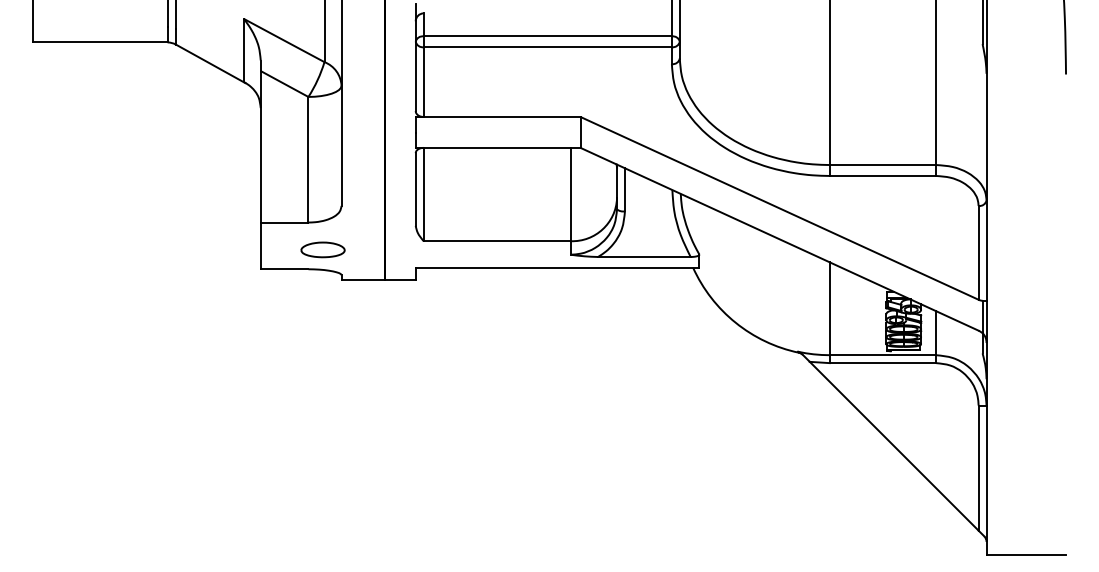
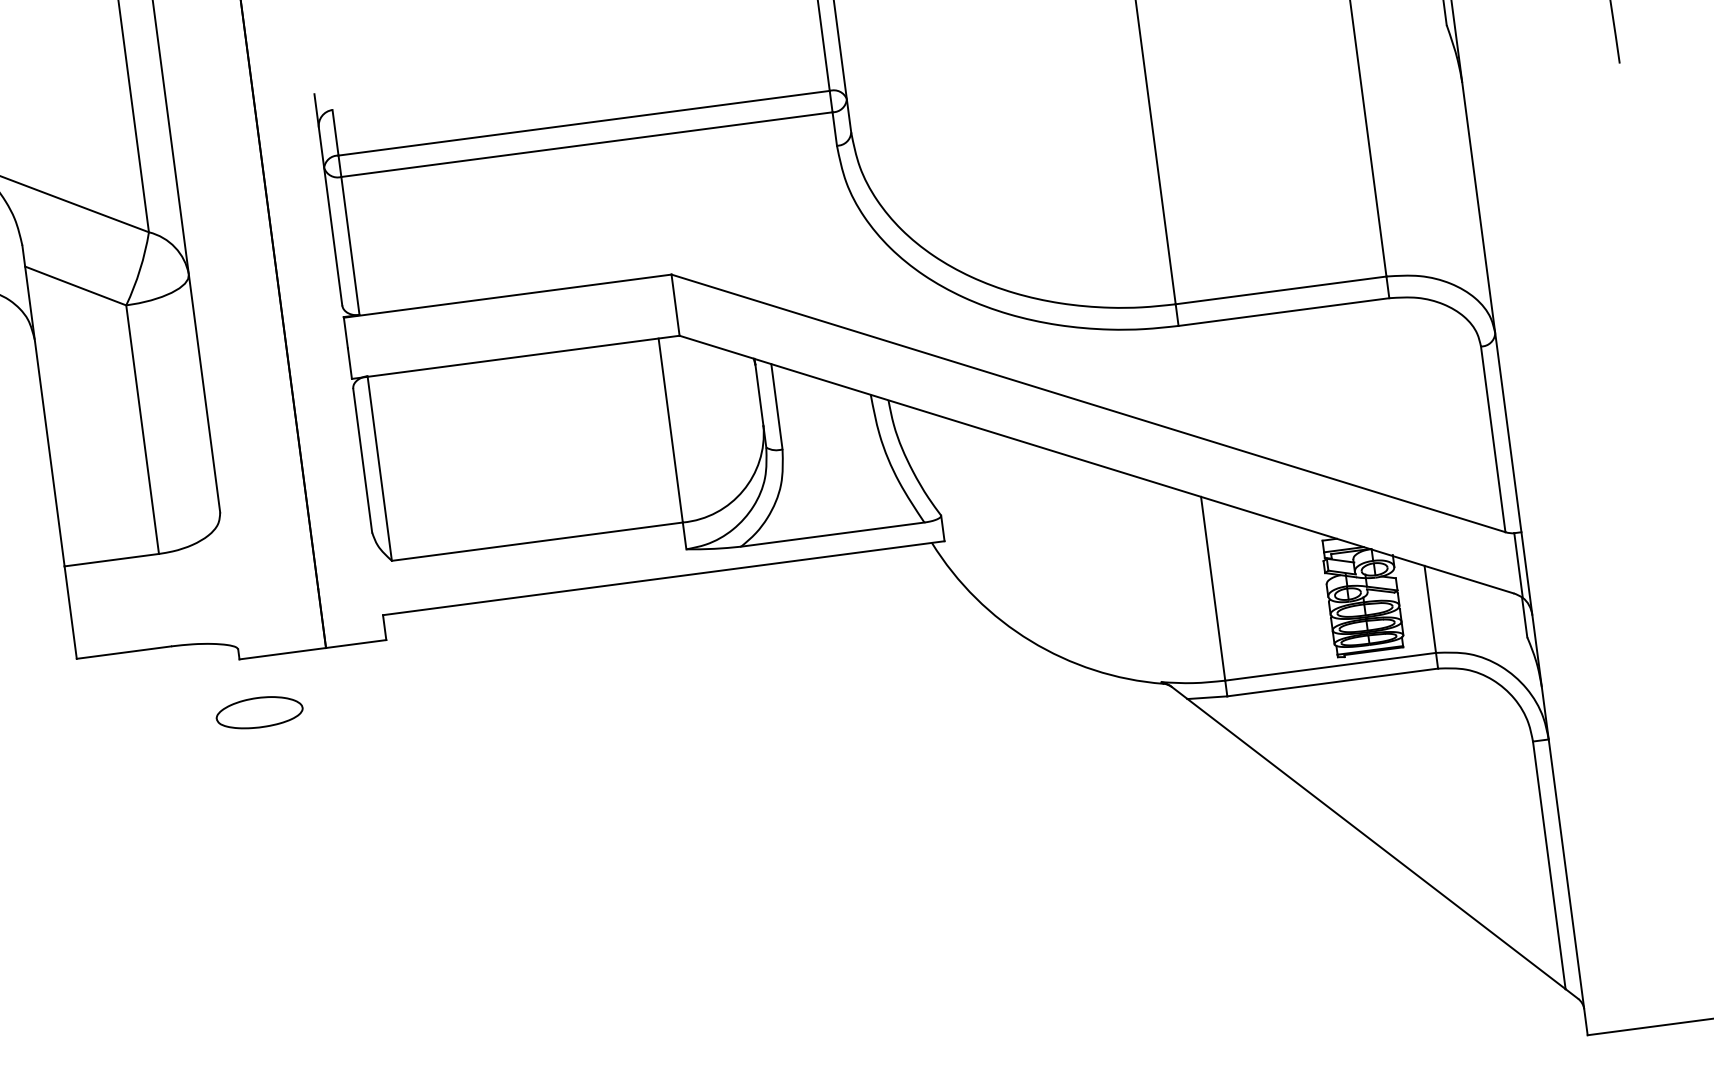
part: (322, 249) -> (258, 711), moved

